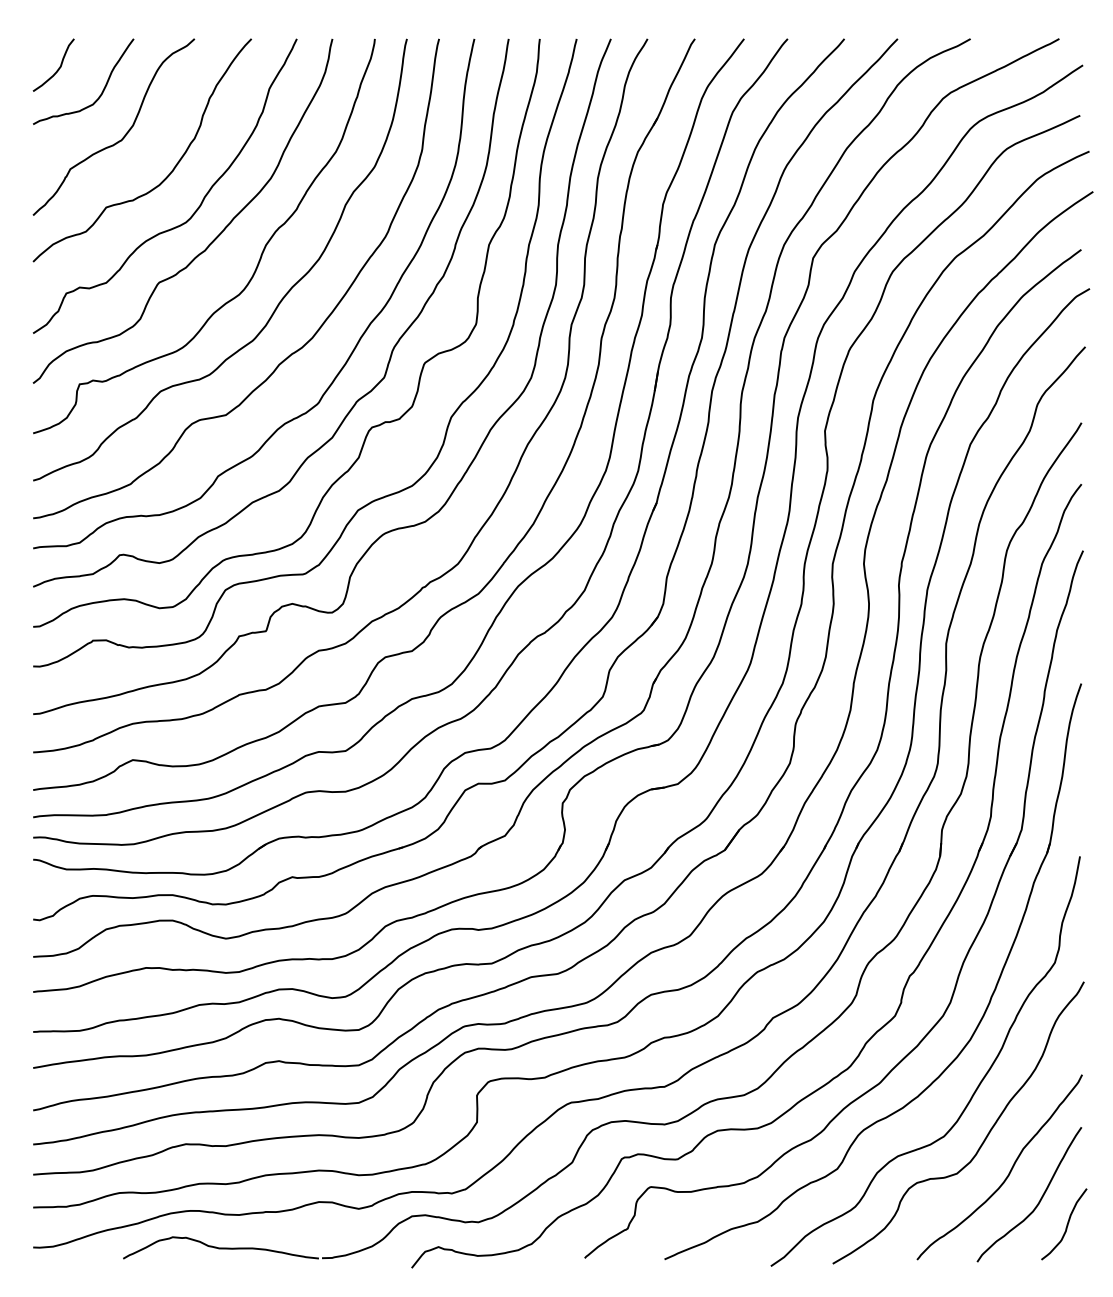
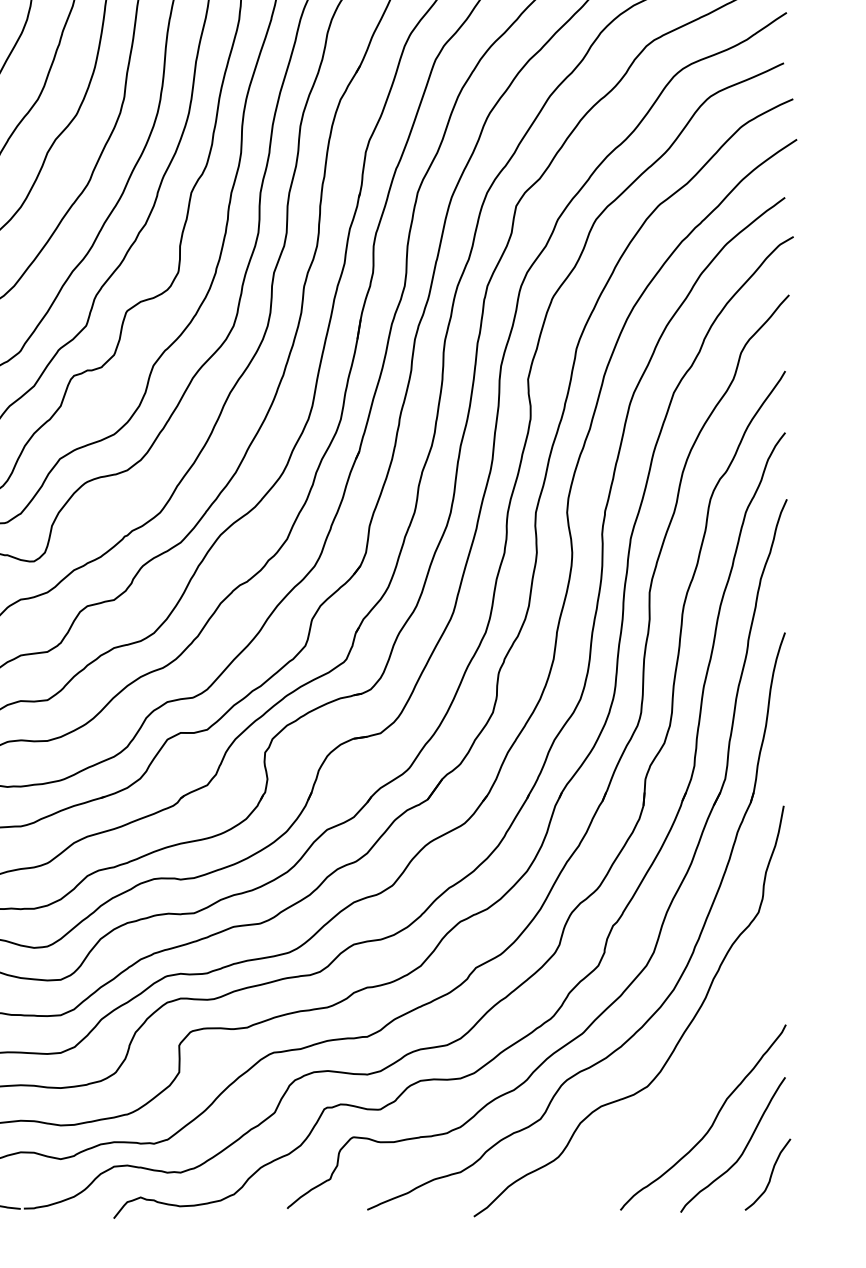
curve: (984, 1138) -> (688, 1088), removed

